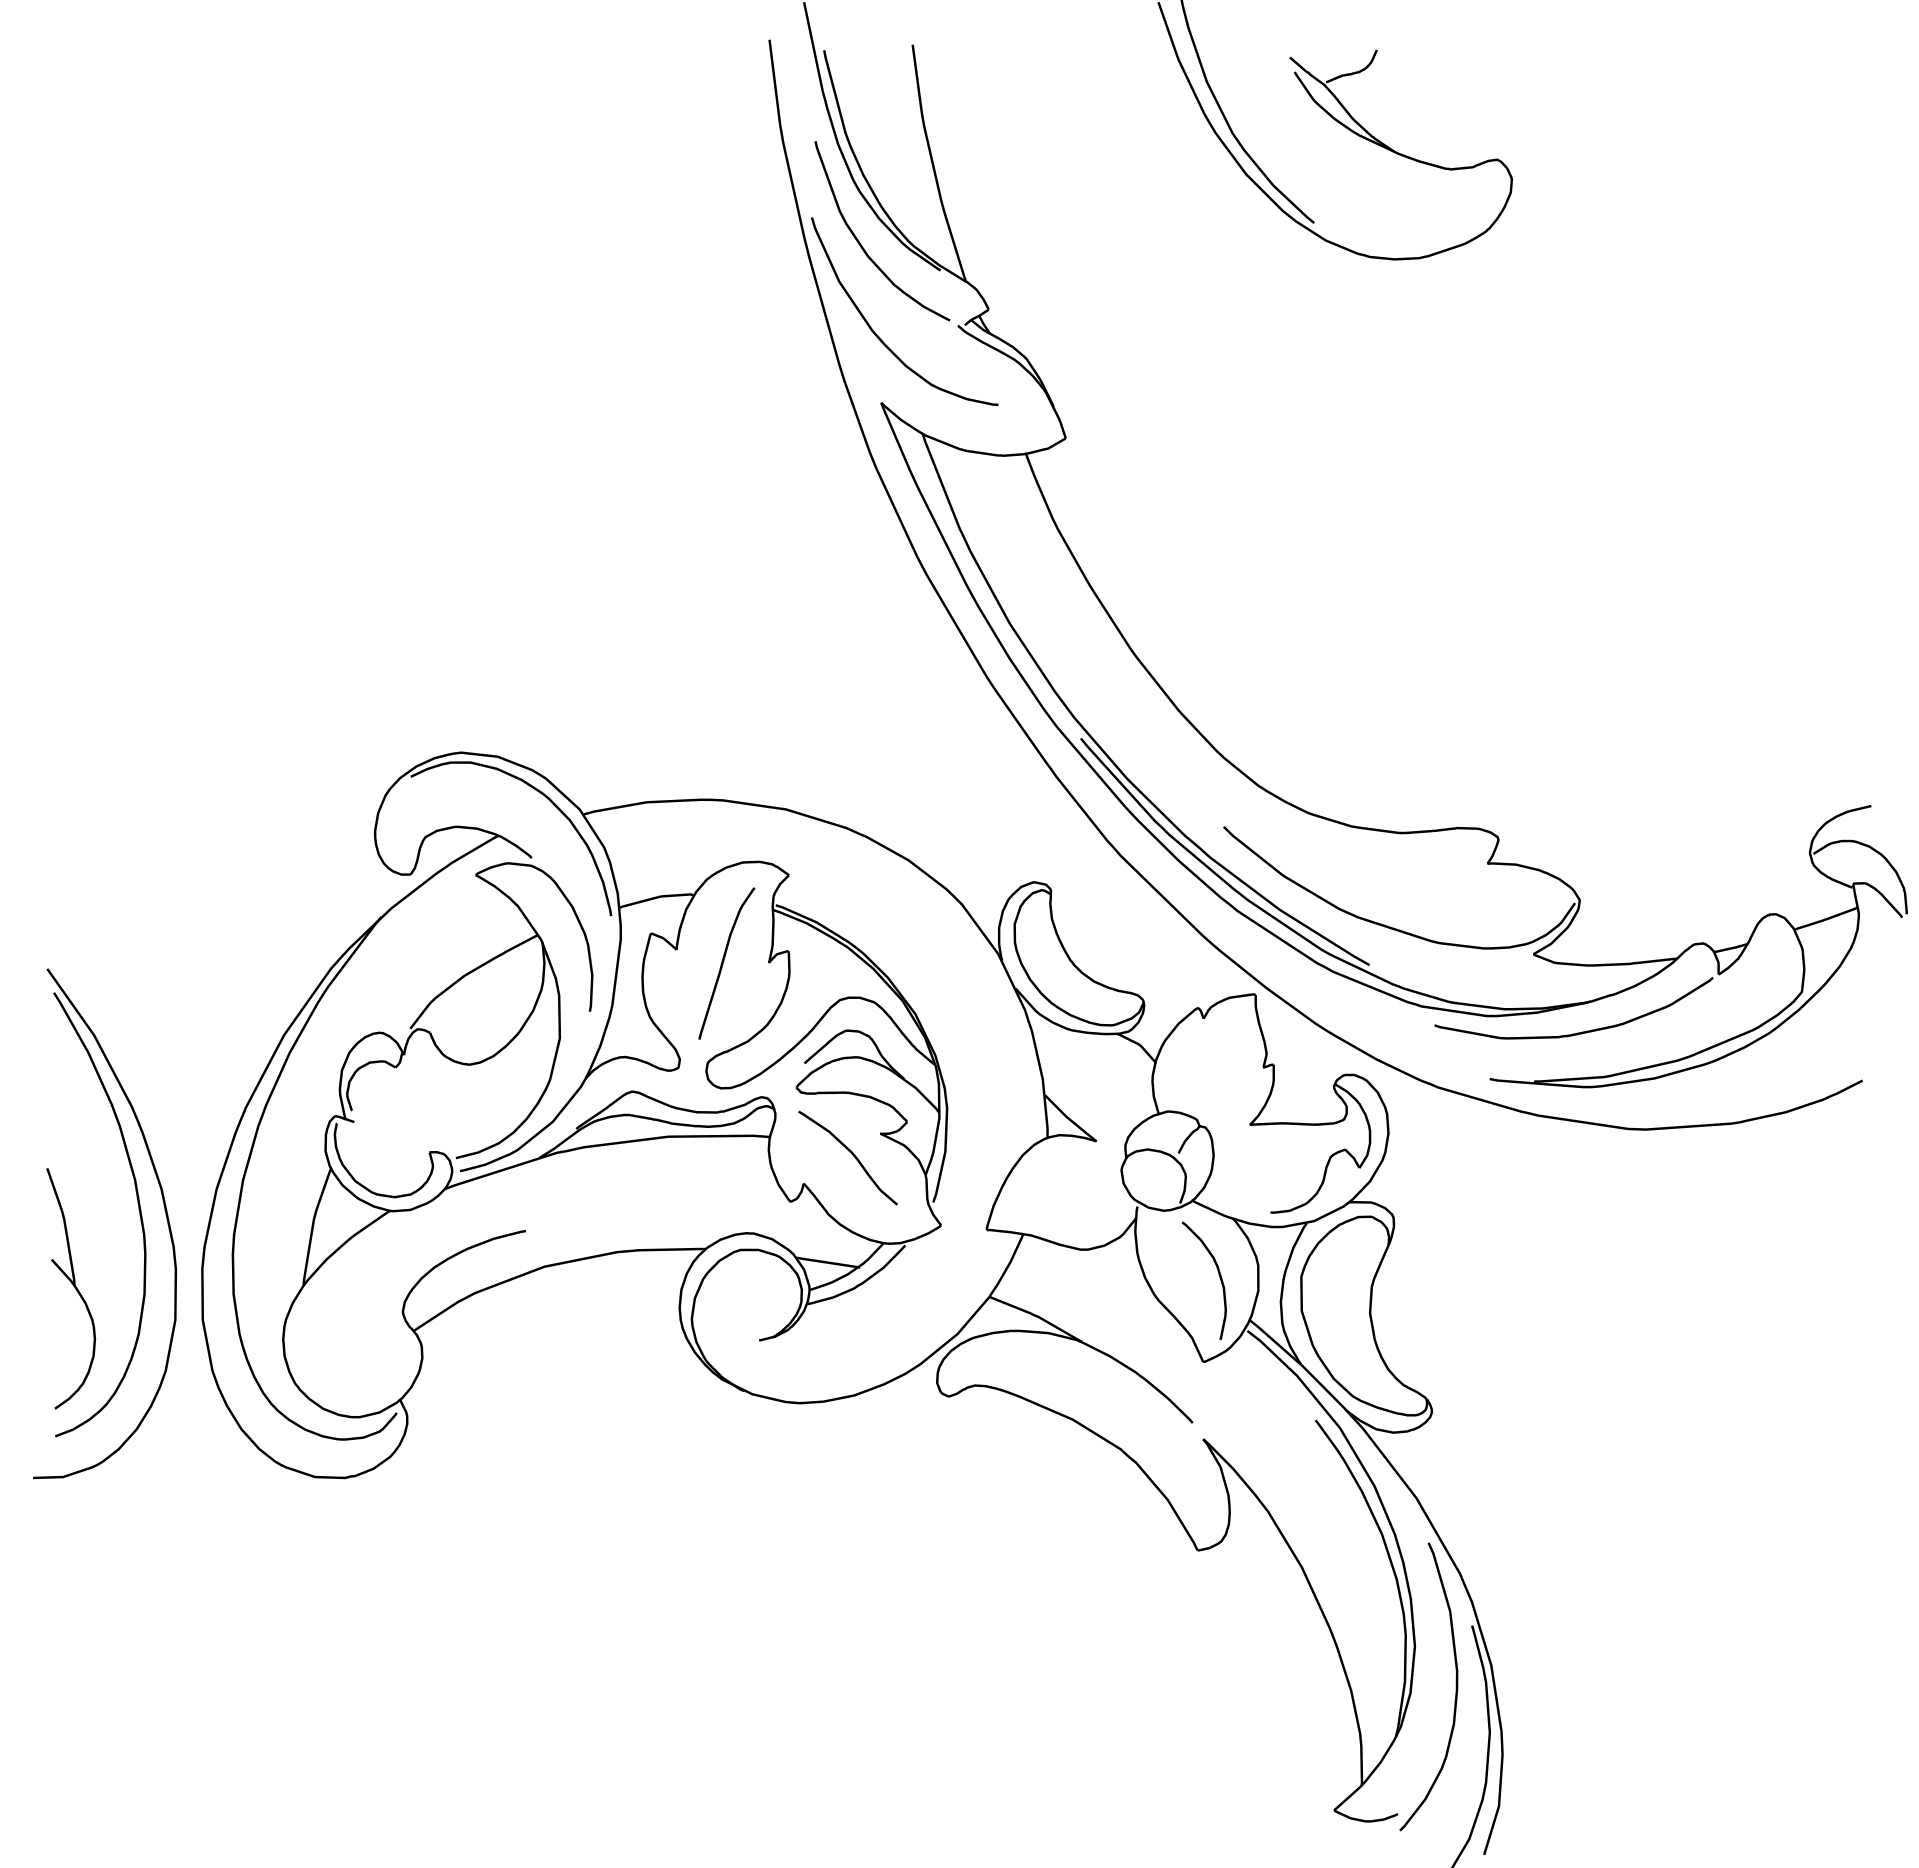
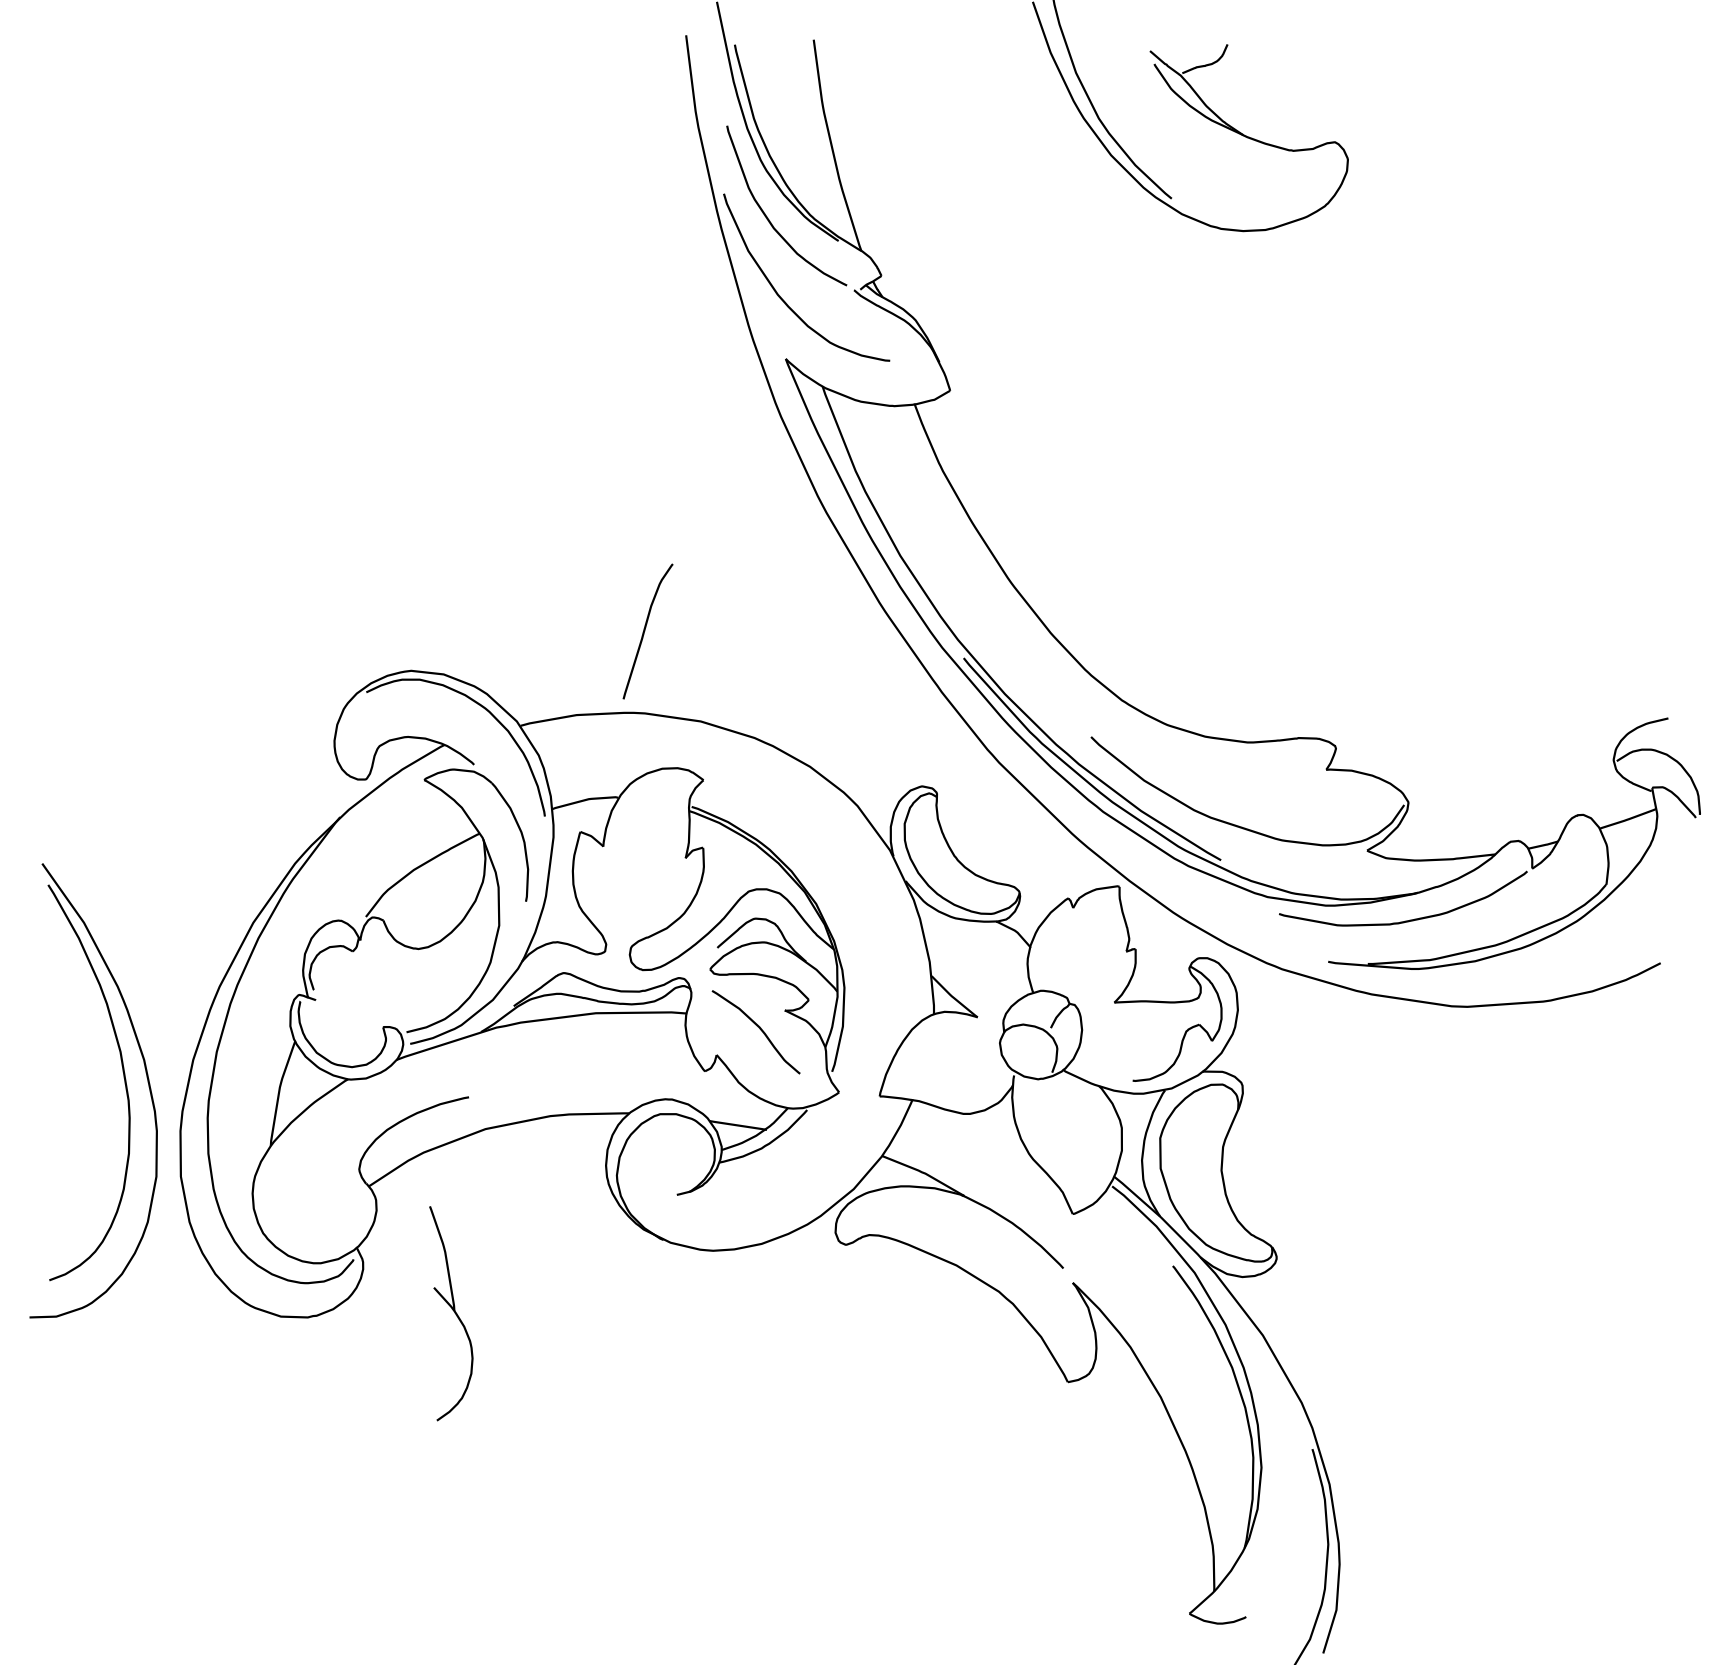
curve: (724, 961) -> (645, 629), moved
curve: (1219, 1278) -> (1087, 1139), removed
part: (71, 1288) -> (451, 1313), moved
curve: (1455, 1686) -> (1297, 1503), removed

